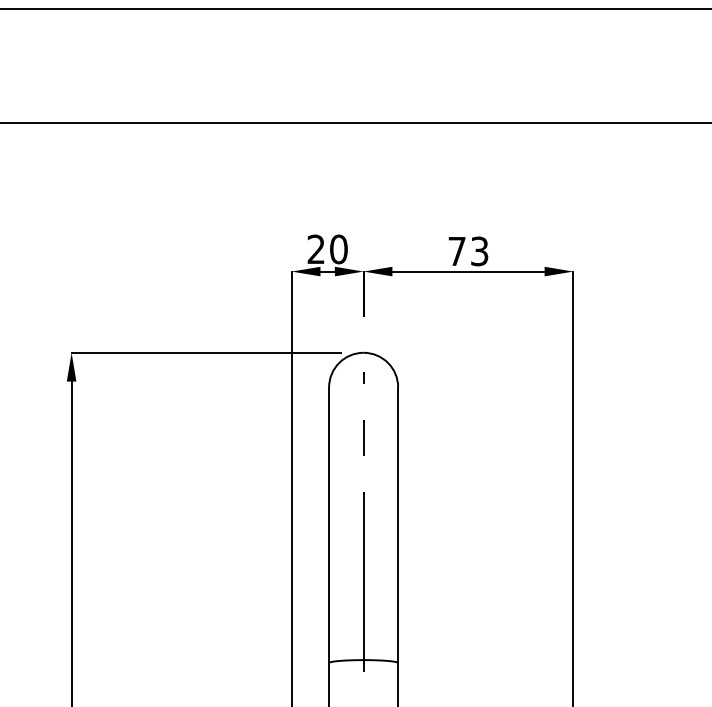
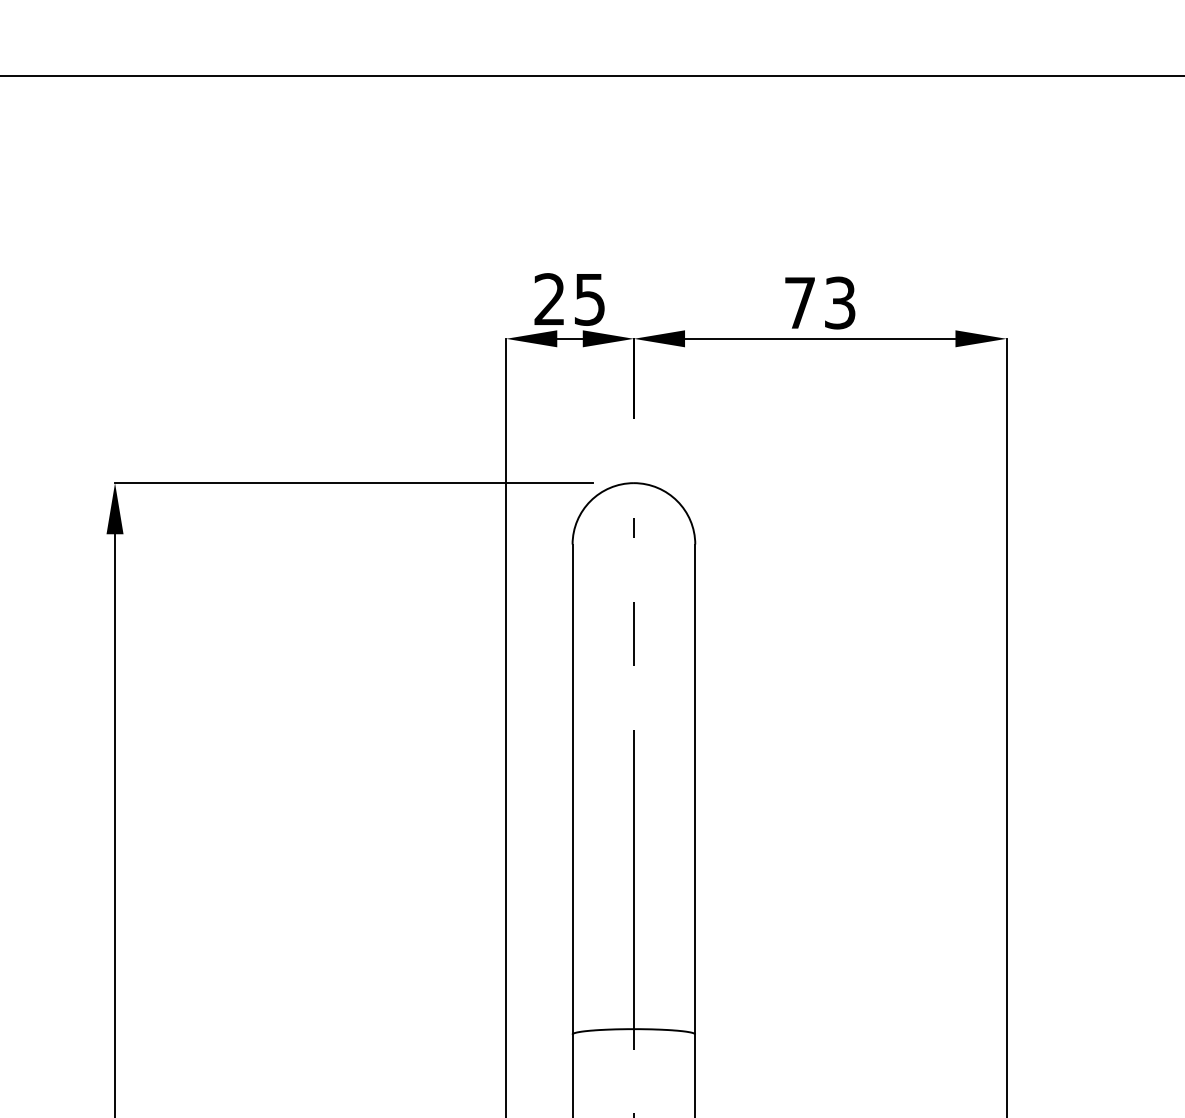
text: (338, 249) -> (589, 299), 20 -> 25

